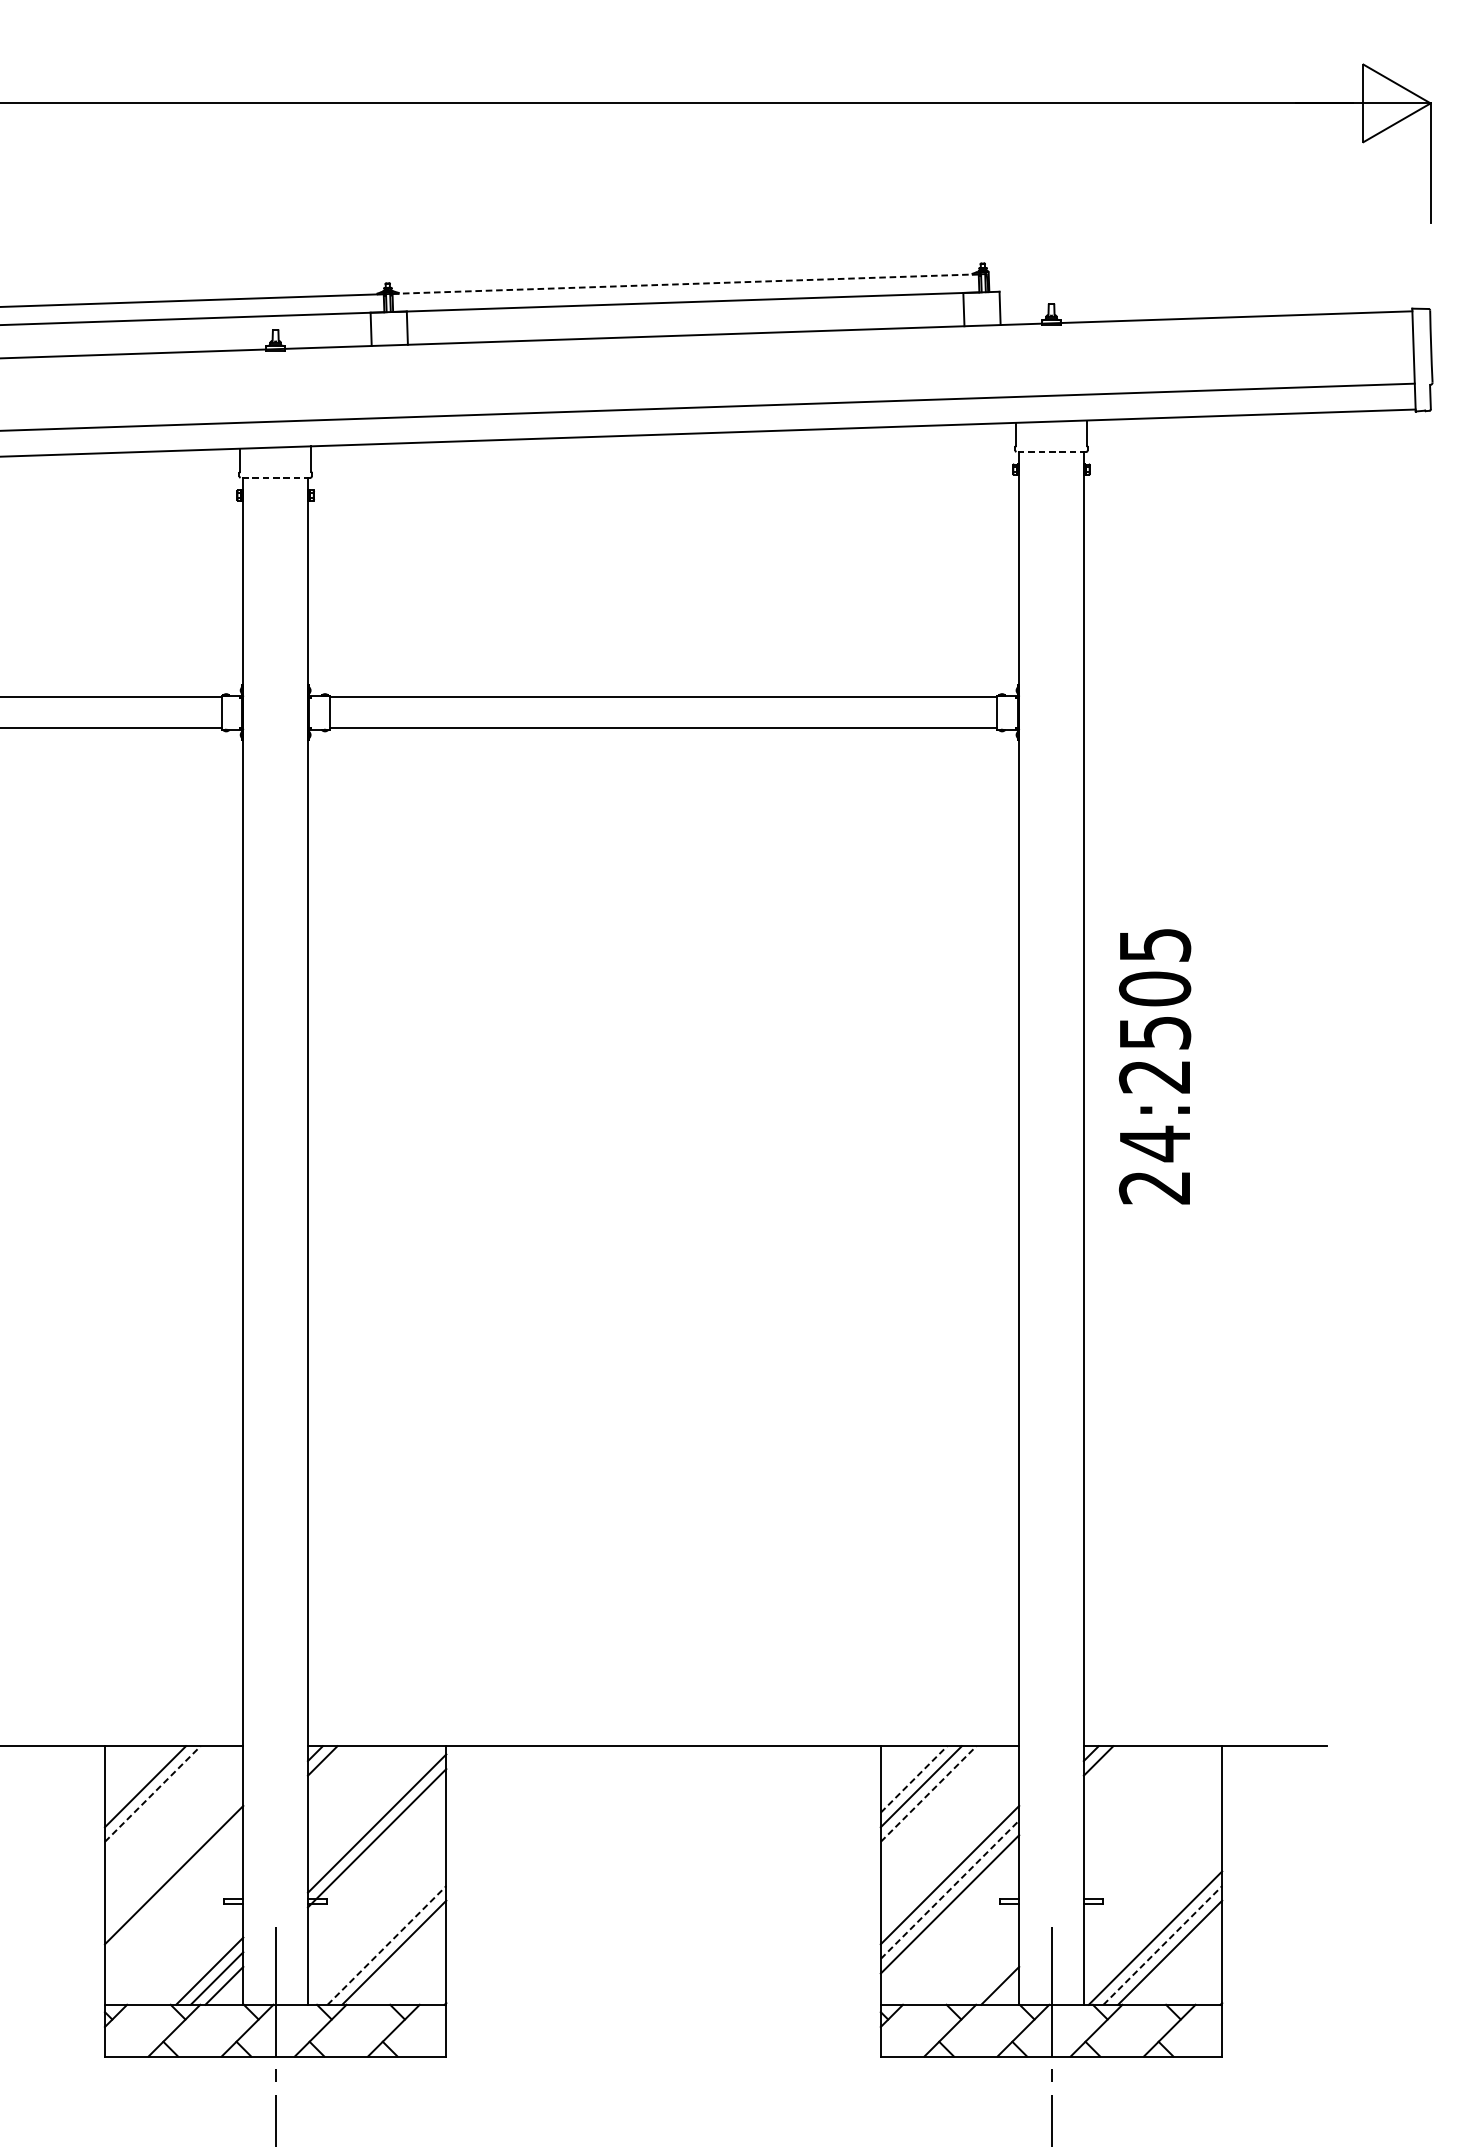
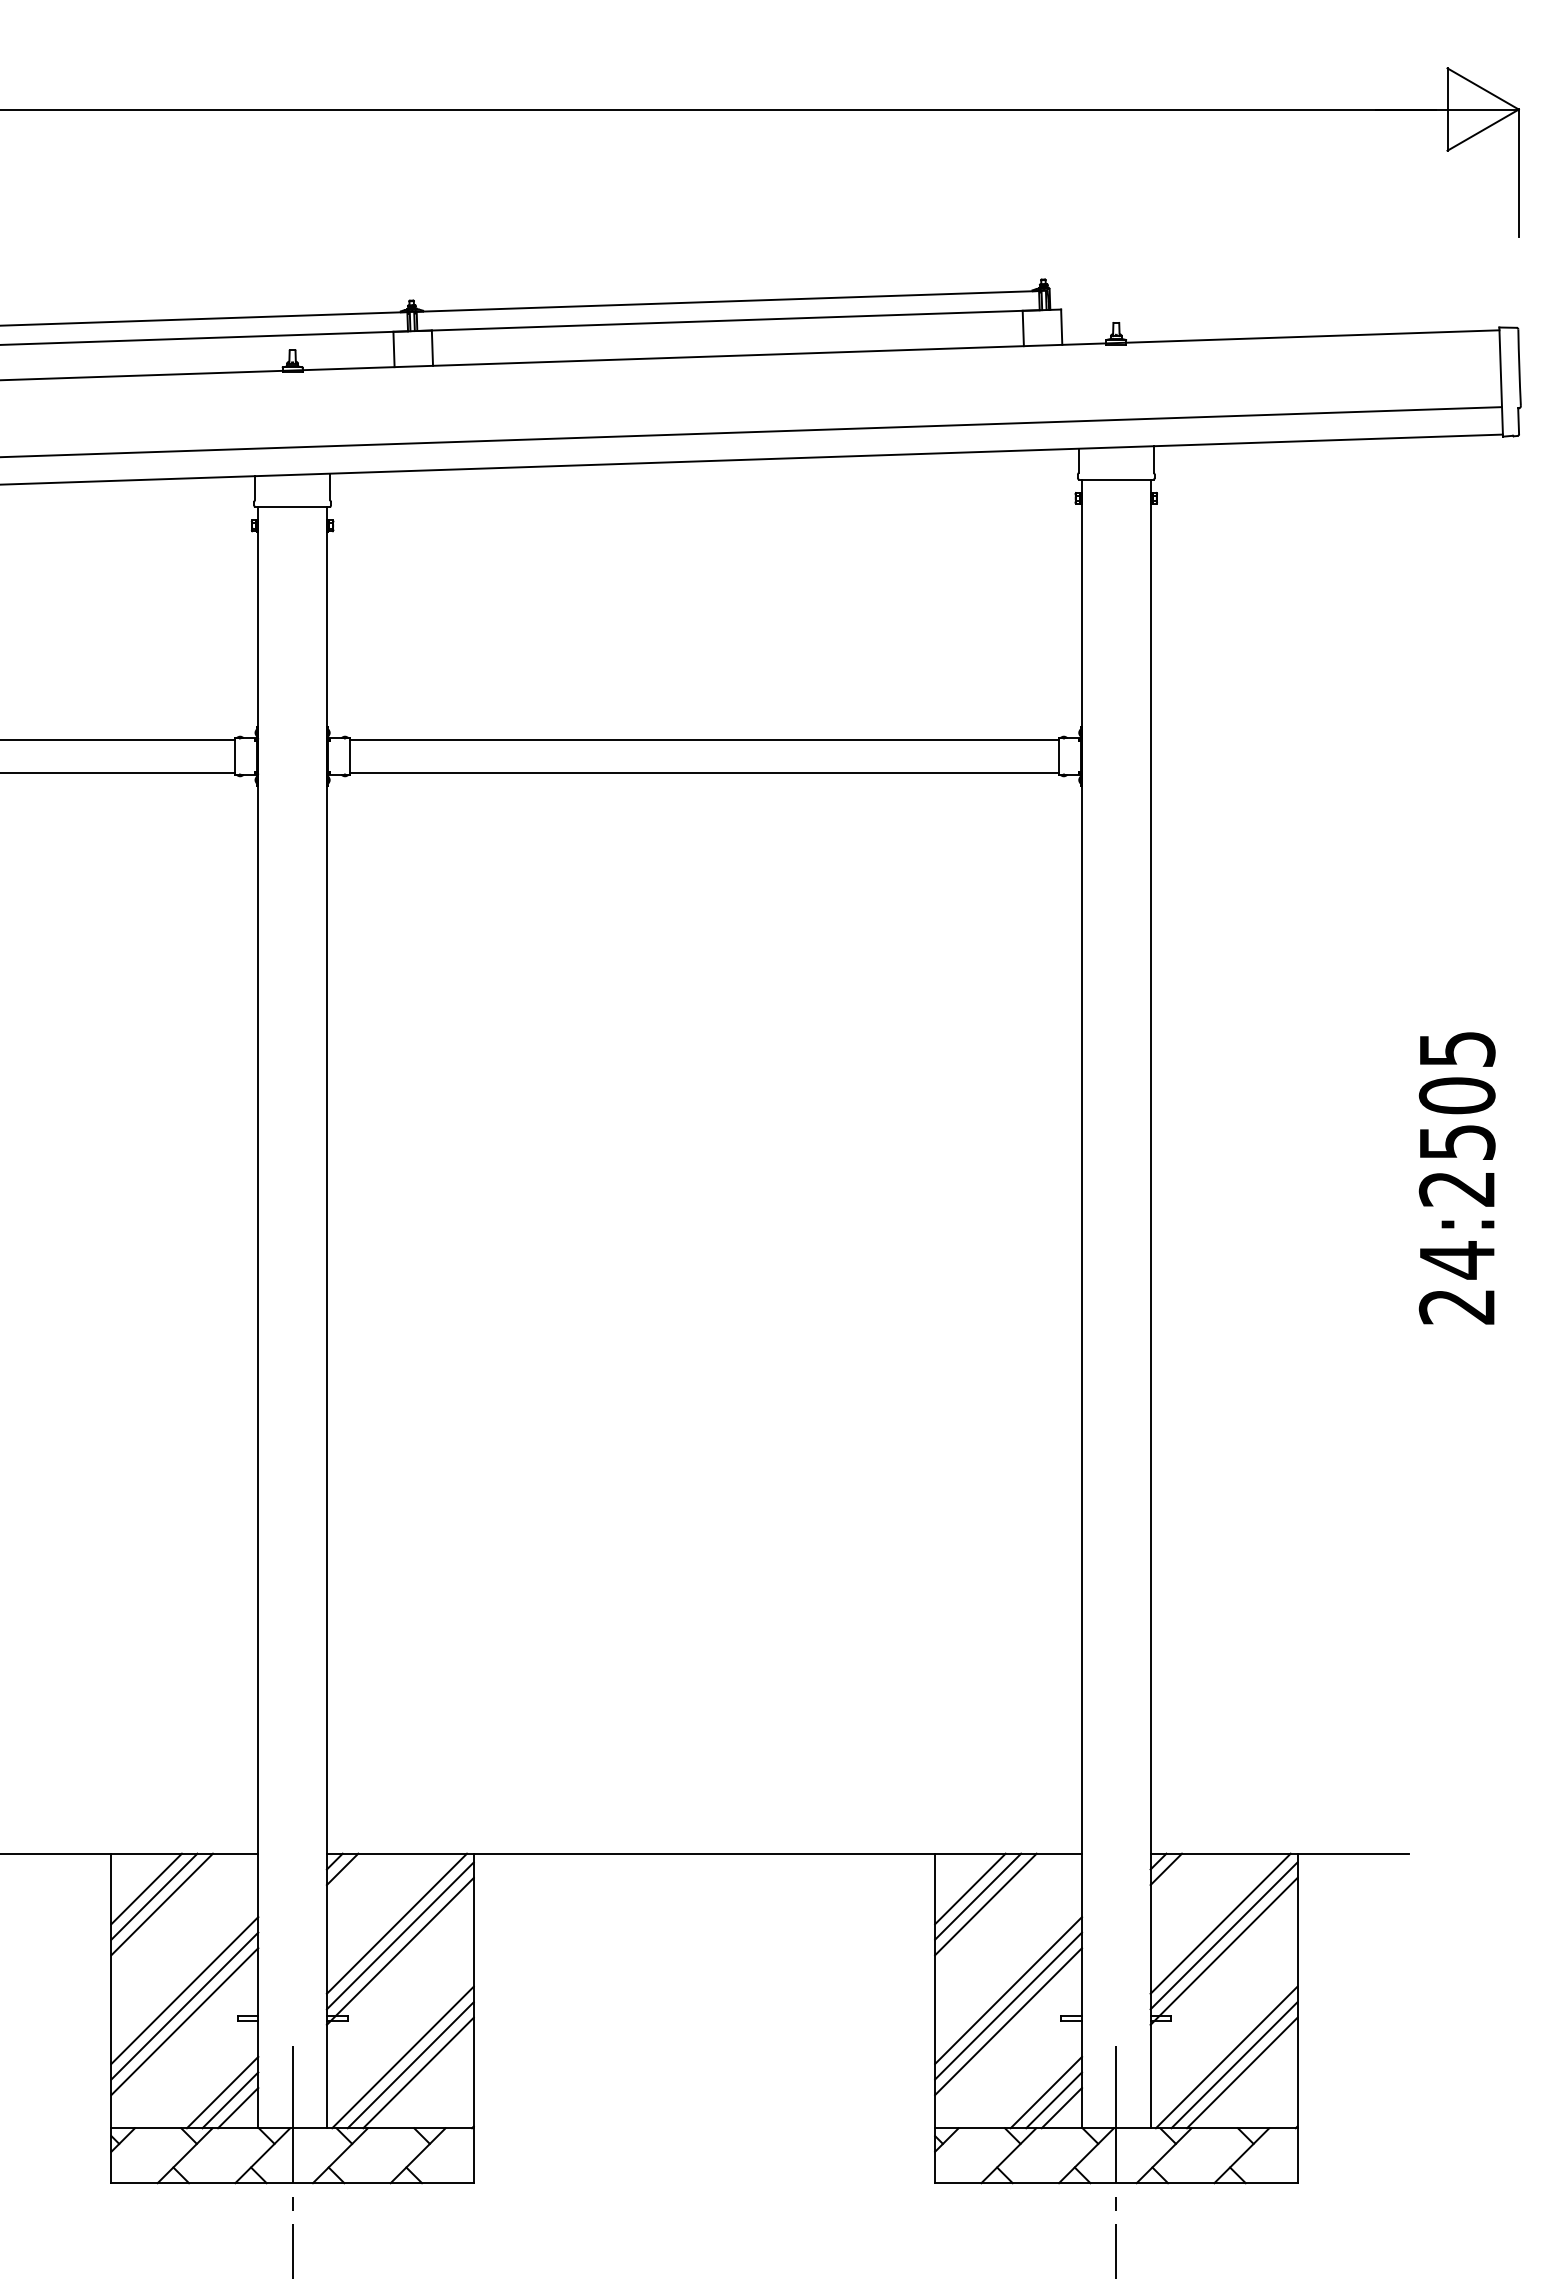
line: (686, 284) -> (728, 301), dashed -> solid
line: (1050, 451) -> (1115, 479), dashed -> solid
line: (275, 478) -> (292, 507), dashed -> solid
text: (1154, 1066) -> (1456, 1178), moved
line: (138, 1778) -> (146, 1888), added
line: (914, 1778) -> (970, 1888), dashed -> solid
line: (153, 1794) -> (162, 1904), dashed -> solid
line: (928, 1794) -> (985, 1904), dashed -> solid
line: (373, 1811) -> (396, 1923), added
line: (1149, 1811) -> (1220, 1923), added
line: (1152, 1823) -> (1223, 1935), added
line: (1152, 1837) -> (1223, 1950), added
line: (173, 1889) -> (184, 2005), added
line: (949, 1890) -> (1008, 2006), dashed -> solid
line: (173, 1904) -> (184, 2021), added
line: (379, 1938) -> (402, 2057), added
line: (387, 1944) -> (411, 2064), dashed -> solid
line: (1162, 1944) -> (1234, 2064), dashed -> solid
line: (985, 1971) -> (1046, 2092), added
line: (993, 1978) -> (1054, 2100), added

